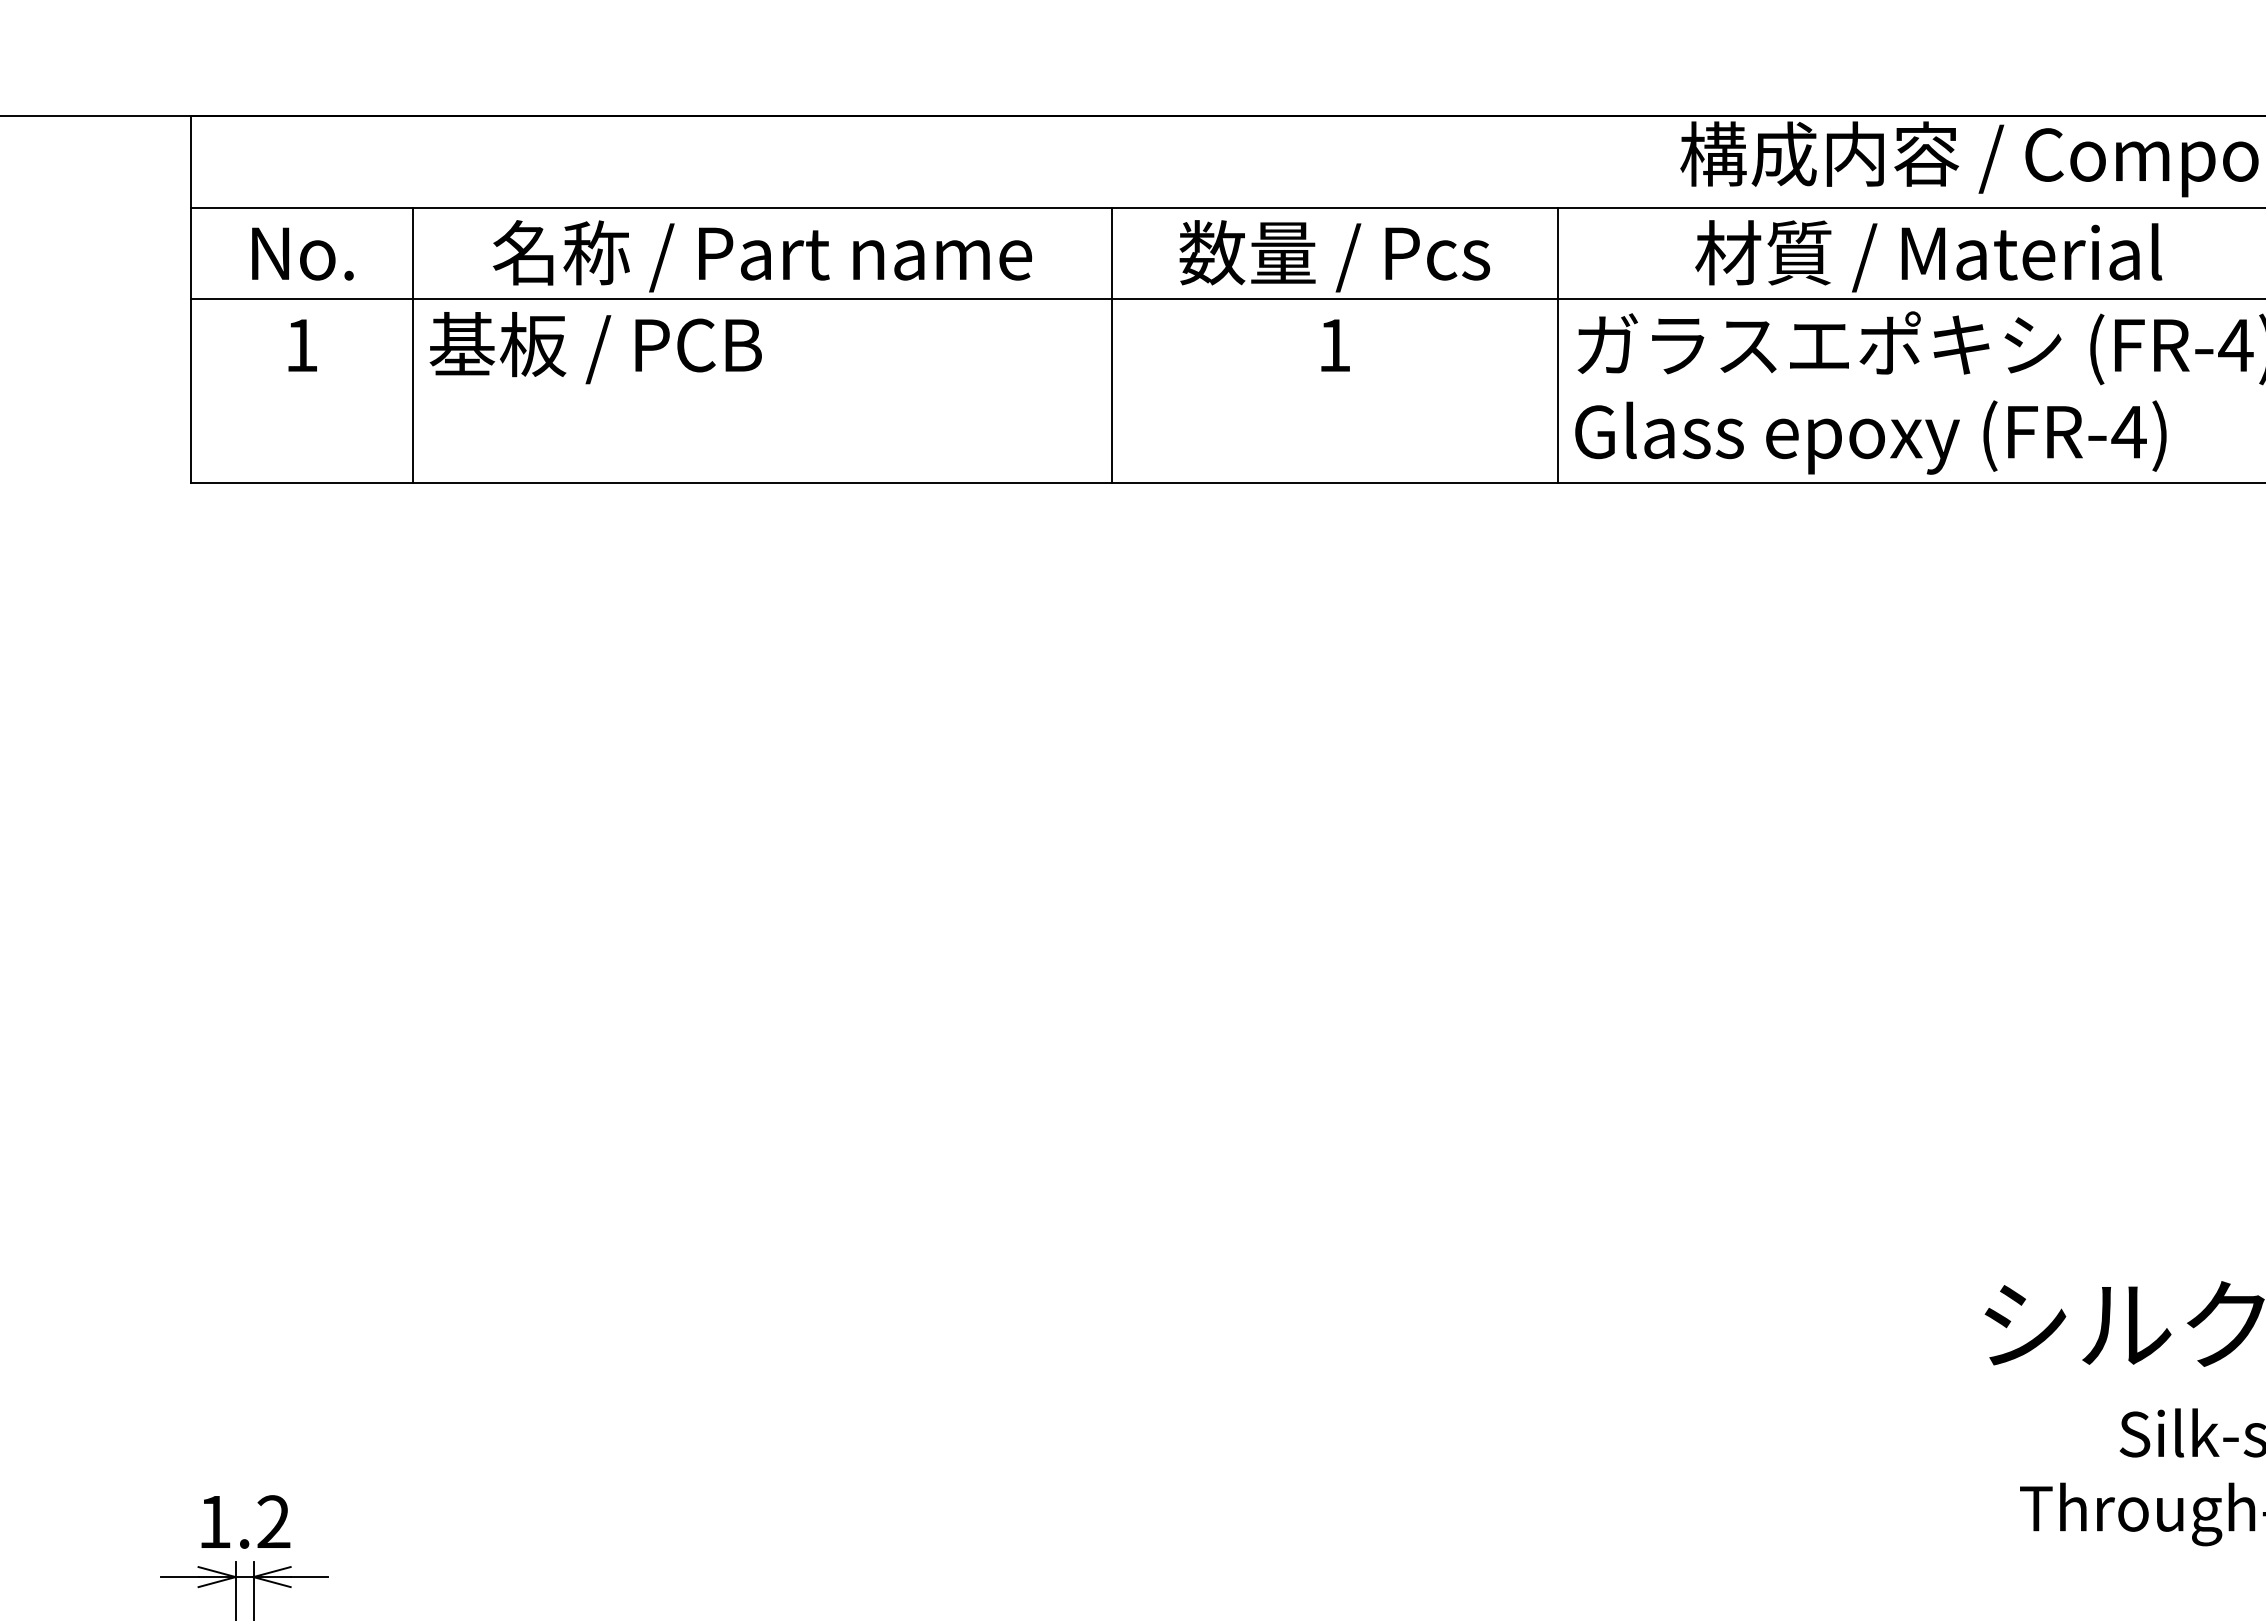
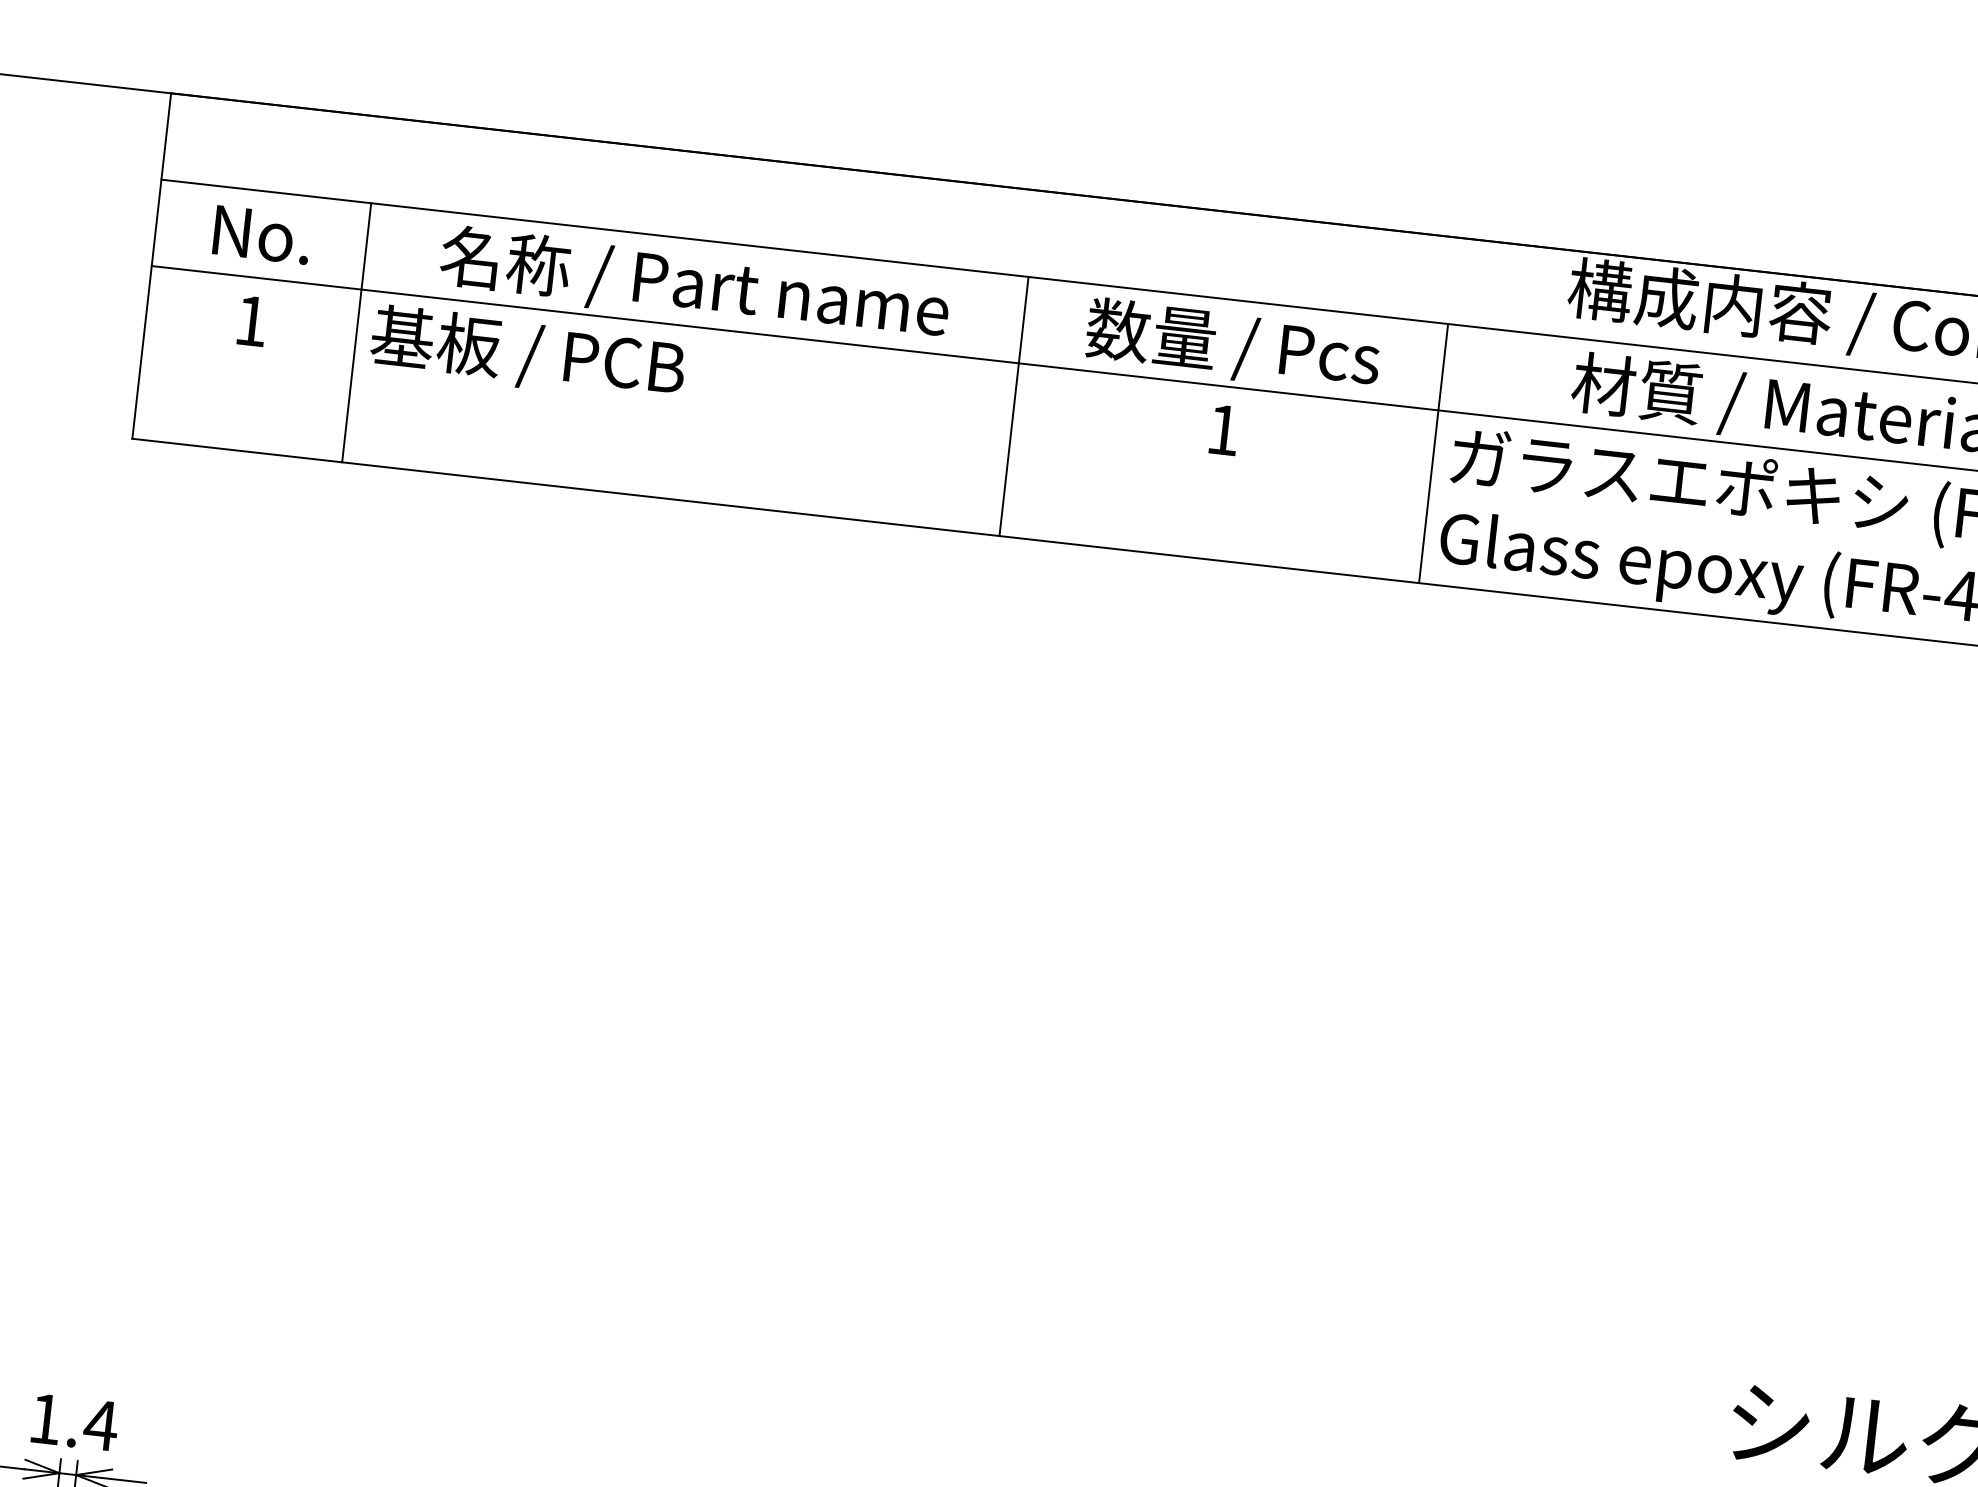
text: (273, 1521) -> (100, 1424), 1.2 -> 1.4

